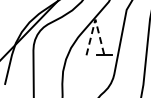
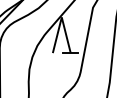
line: (95, 19) -> (61, 17), dashed -> solid

